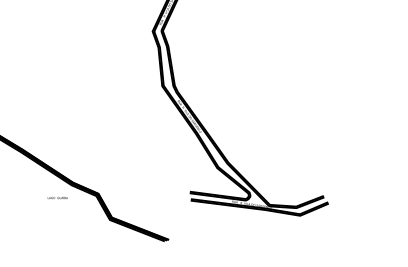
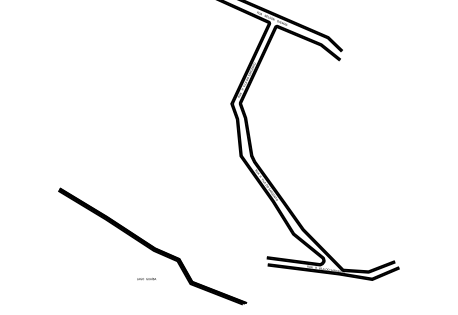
text: (57, 198) -> (146, 279), moved

